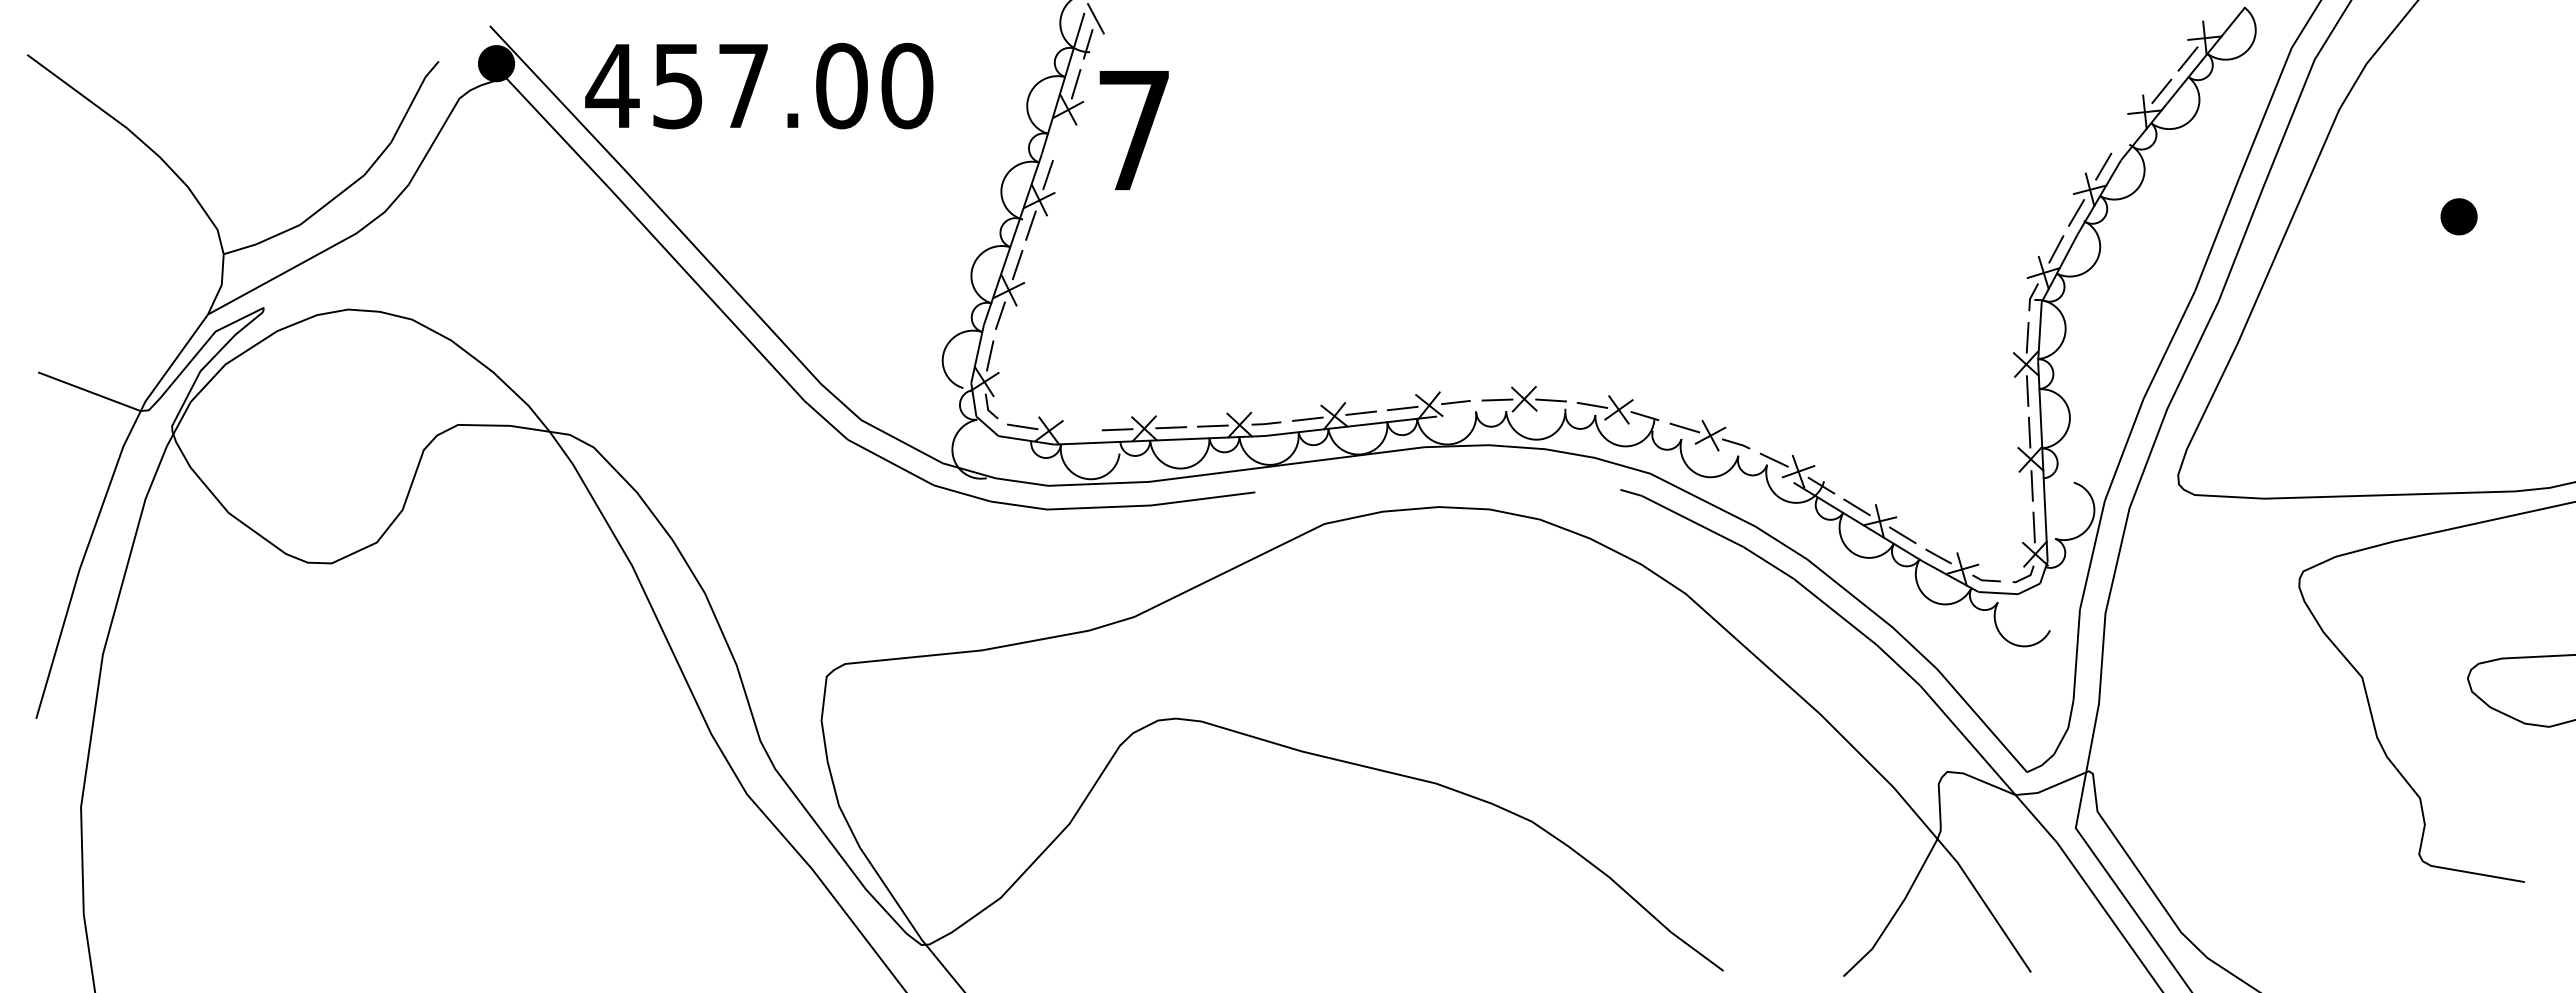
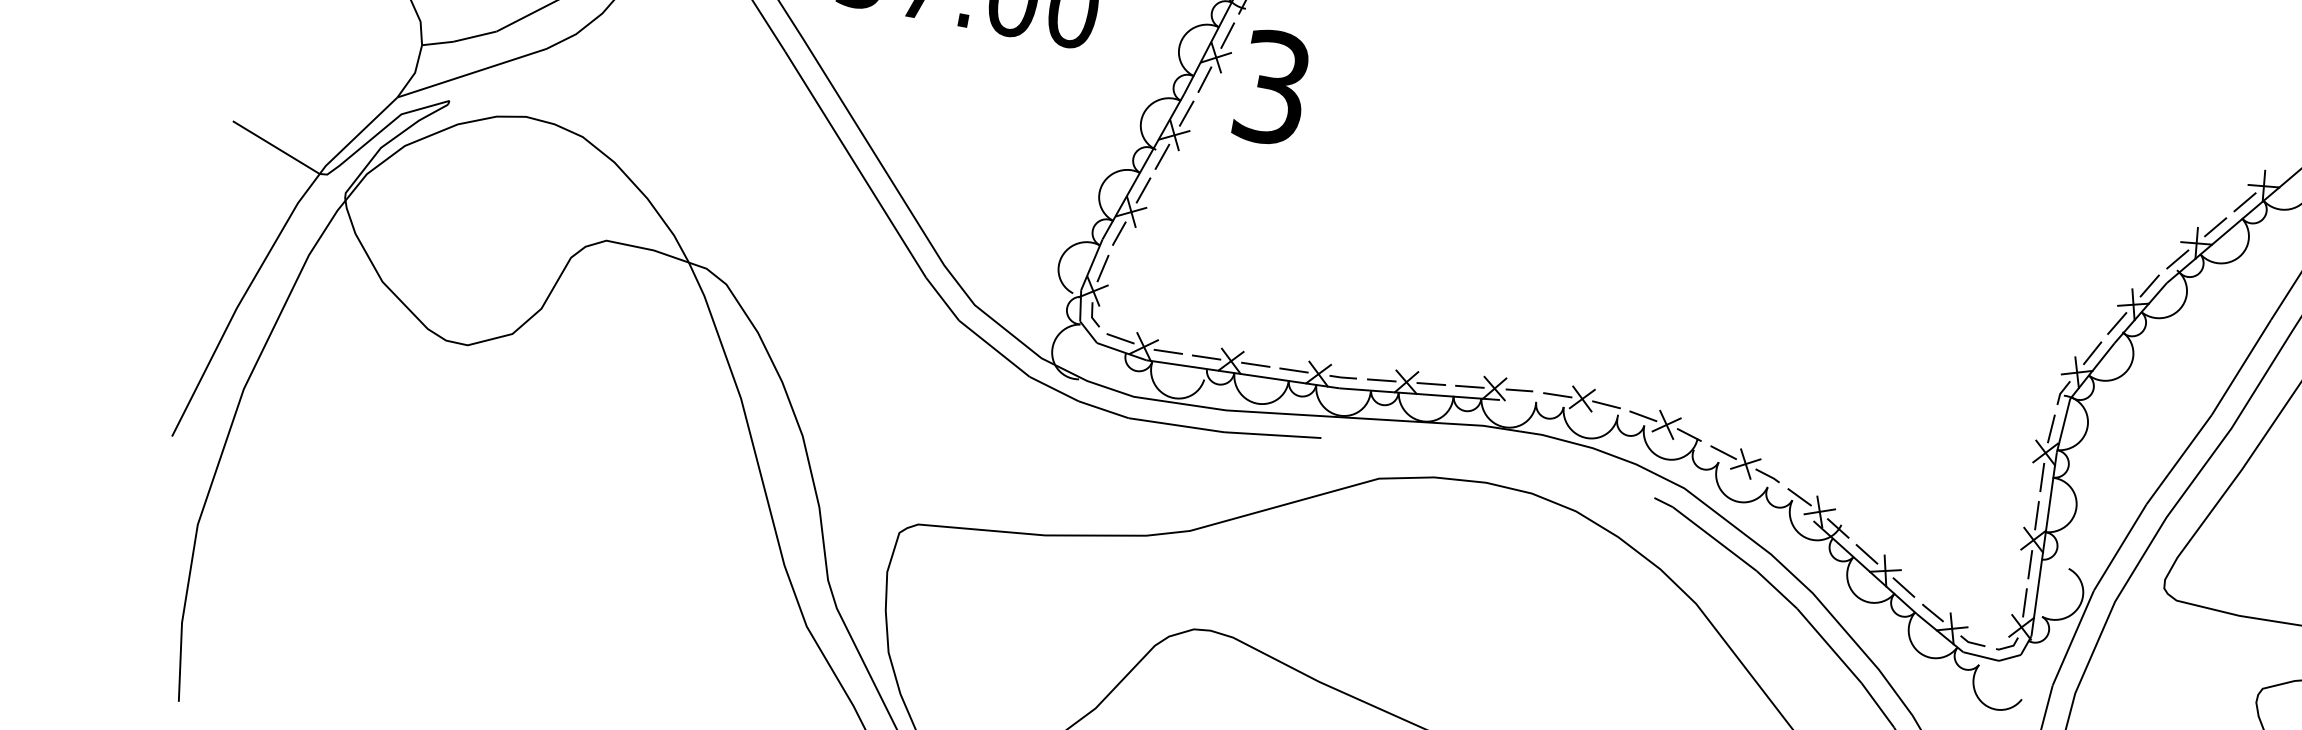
text: (1134, 130) -> (1272, 87), 7 -> 3
line: (2127, 132) -> (2177, 258), added
line: (1060, 135) -> (1204, 79), added
line: (1075, 430) -> (1168, 351), added

